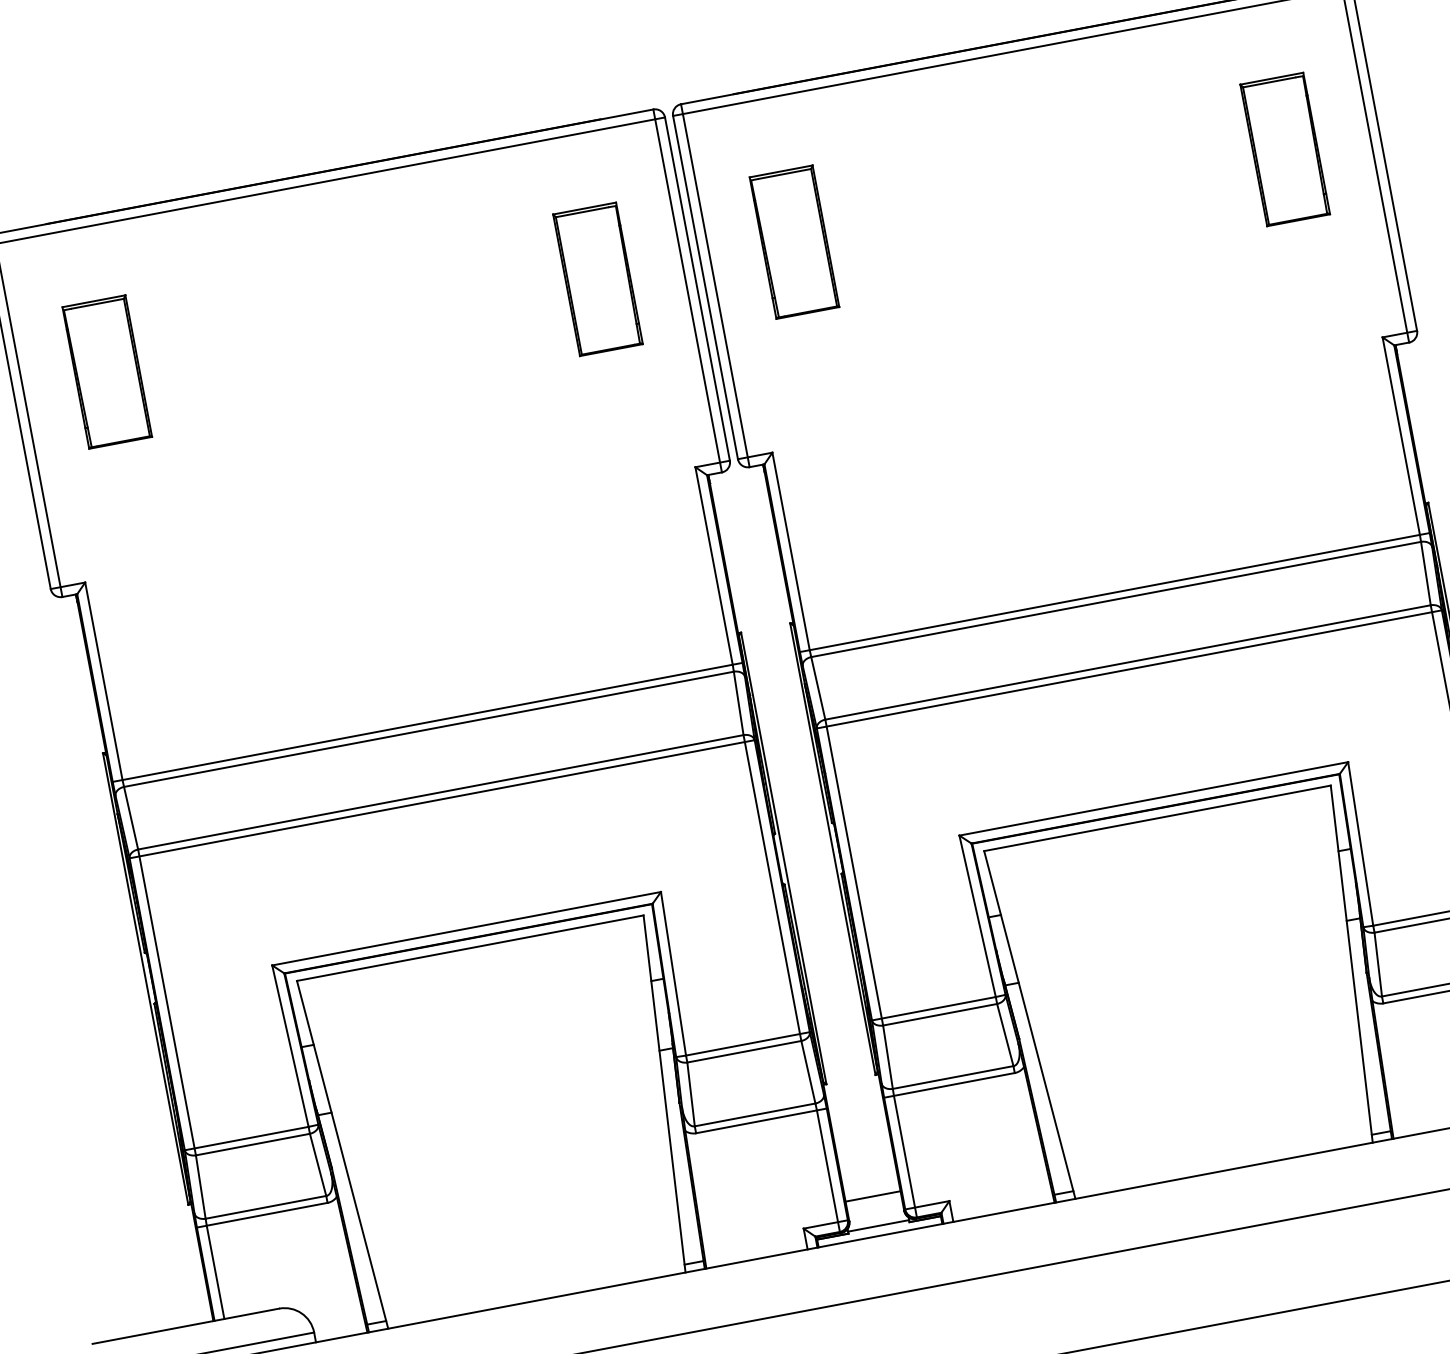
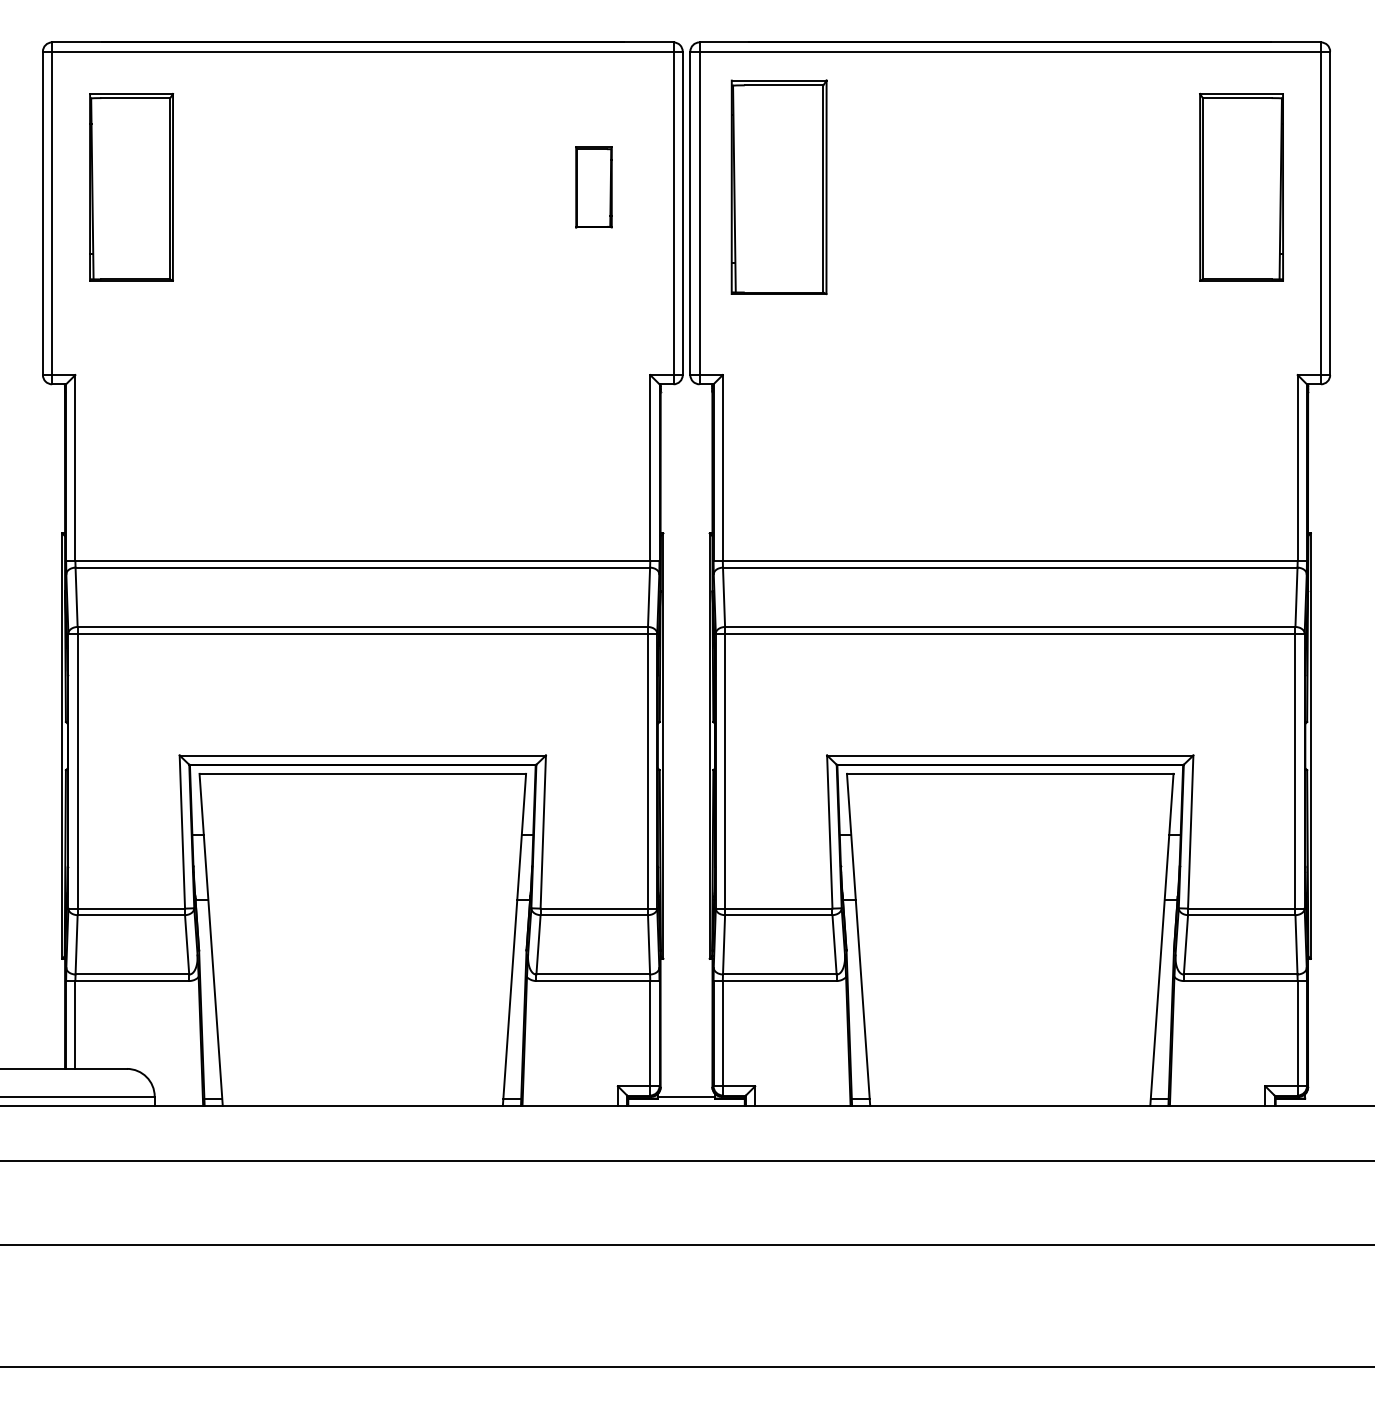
part: (1284, 149) -> (1240, 187), size x1.4
part: (793, 242) -> (778, 187), size x1.6
part: (597, 279) -> (593, 187), size x0.6
part: (107, 372) -> (131, 187), size x1.4
line: (872, 1196) -> (686, 1068), removed

